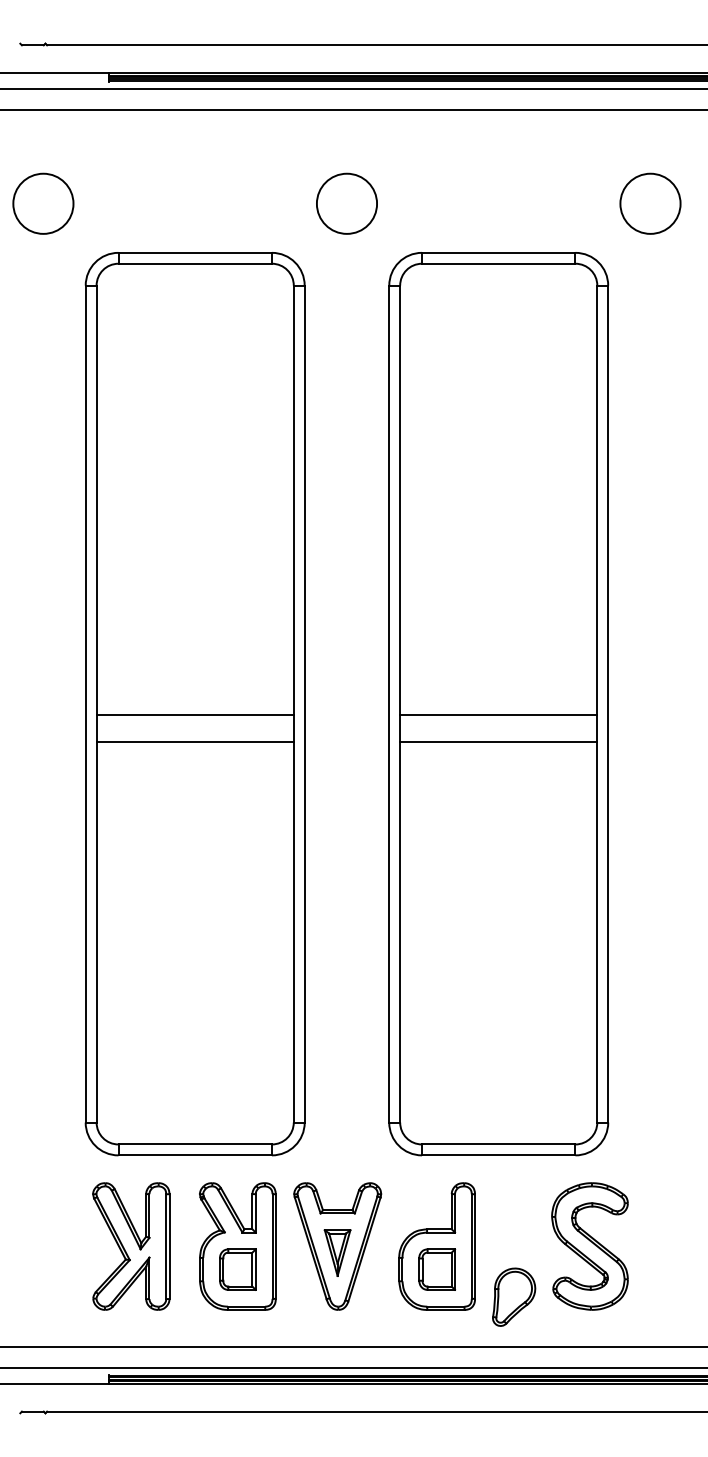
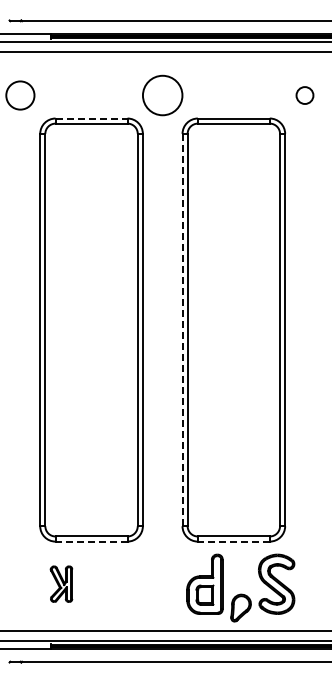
circle: (346, 203) -> (162, 95), size x1.4
circle: (649, 203) -> (304, 95), size x0.6
line: (195, 252) -> (91, 118), solid -> dashed
line: (389, 702) -> (182, 329), solid -> dashed
line: (195, 715) -> (91, 335), removed
line: (497, 715) -> (233, 335), removed
line: (195, 741) -> (91, 347), removed
line: (497, 741) -> (233, 347), removed
line: (195, 1155) -> (91, 541), solid -> dashed
line: (497, 1155) -> (233, 541), solid -> dashed
part: (131, 1244) -> (61, 583), size x0.6
part: (288, 1244) -> (135, 583), removed

